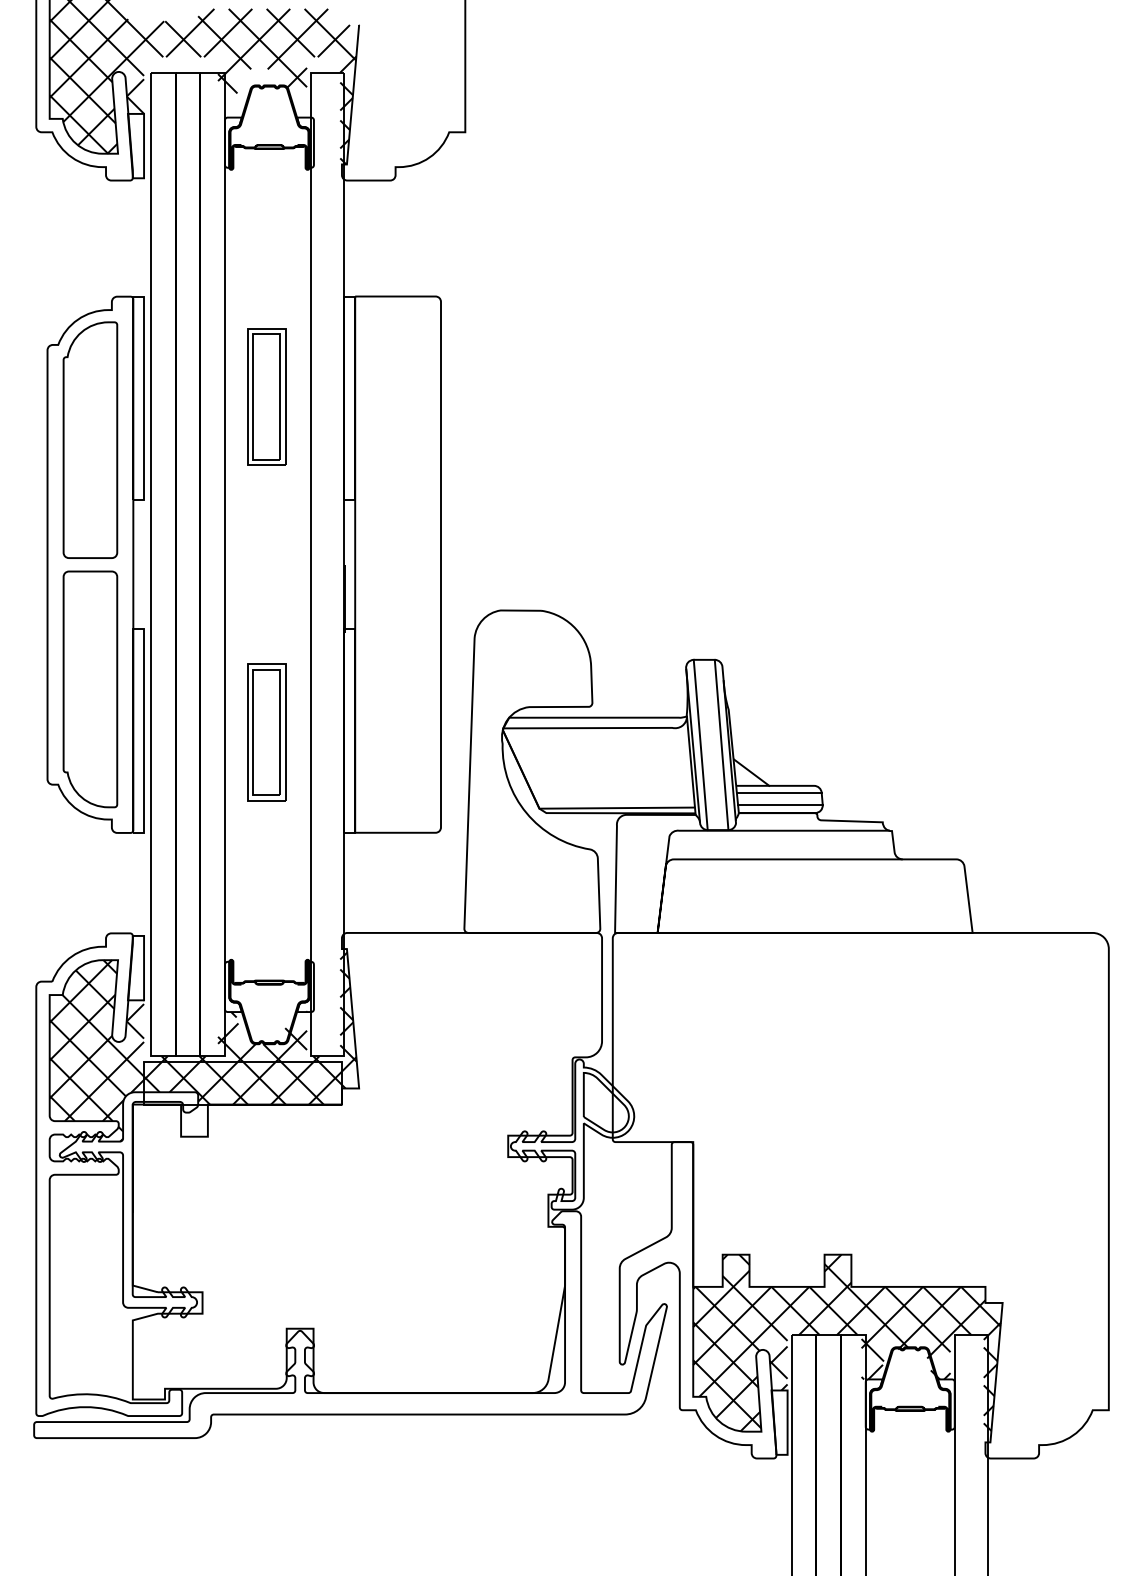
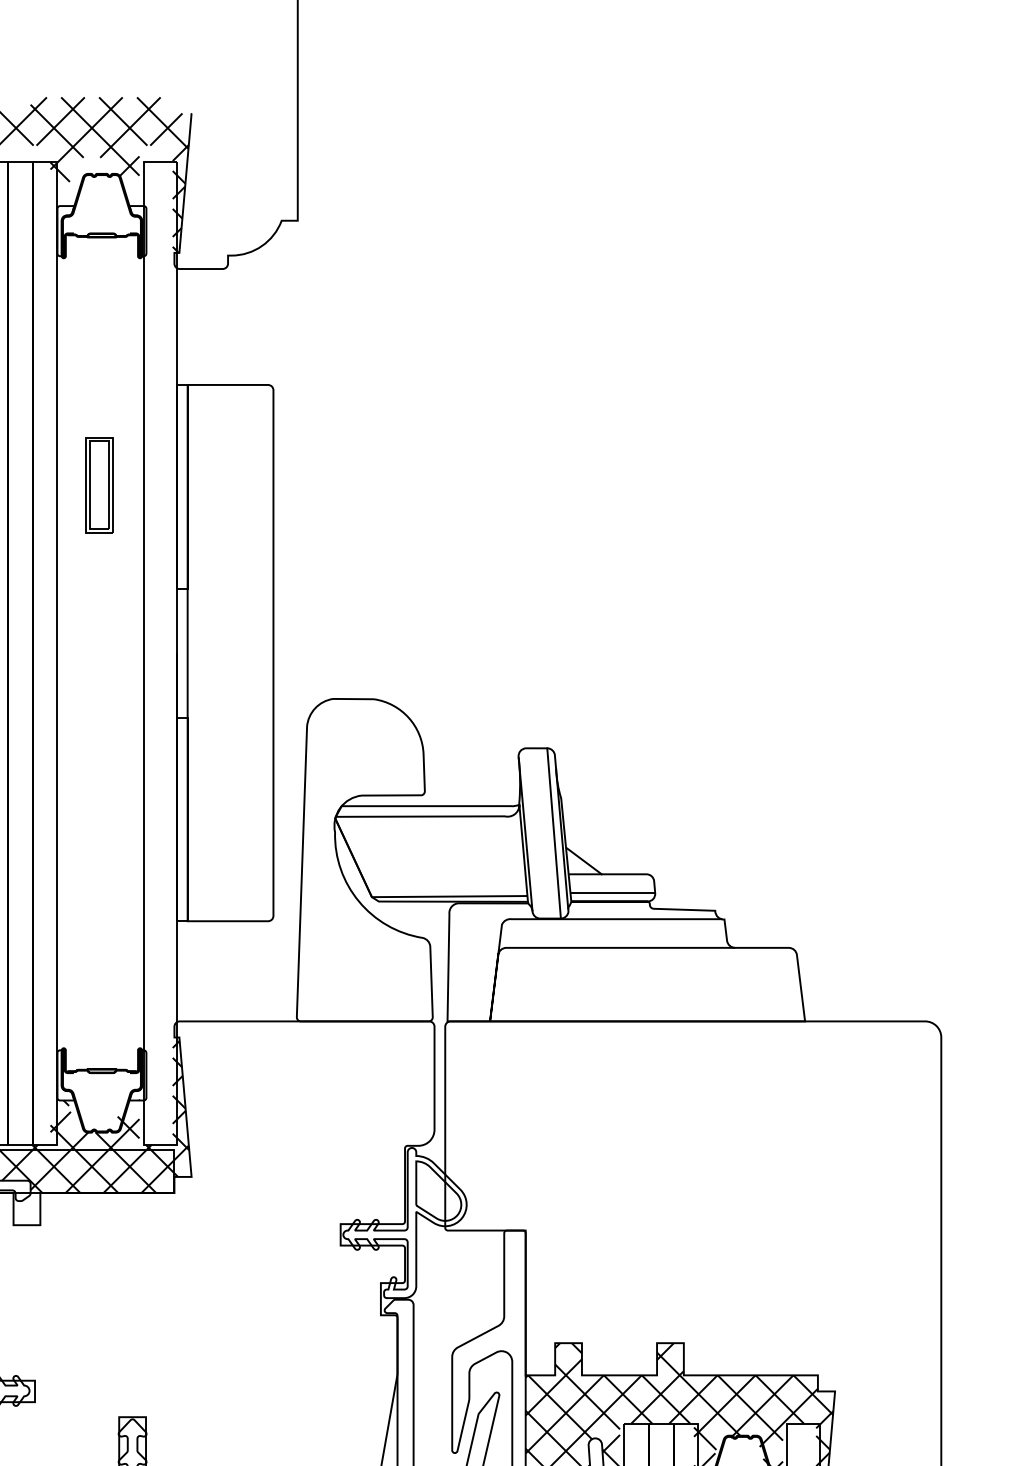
part: (266, 396) -> (98, 484), size x0.7
part: (266, 732) -> (98, 820), removed
line: (700, 744) -> (532, 832), removed
line: (779, 792) -> (611, 880), removed

